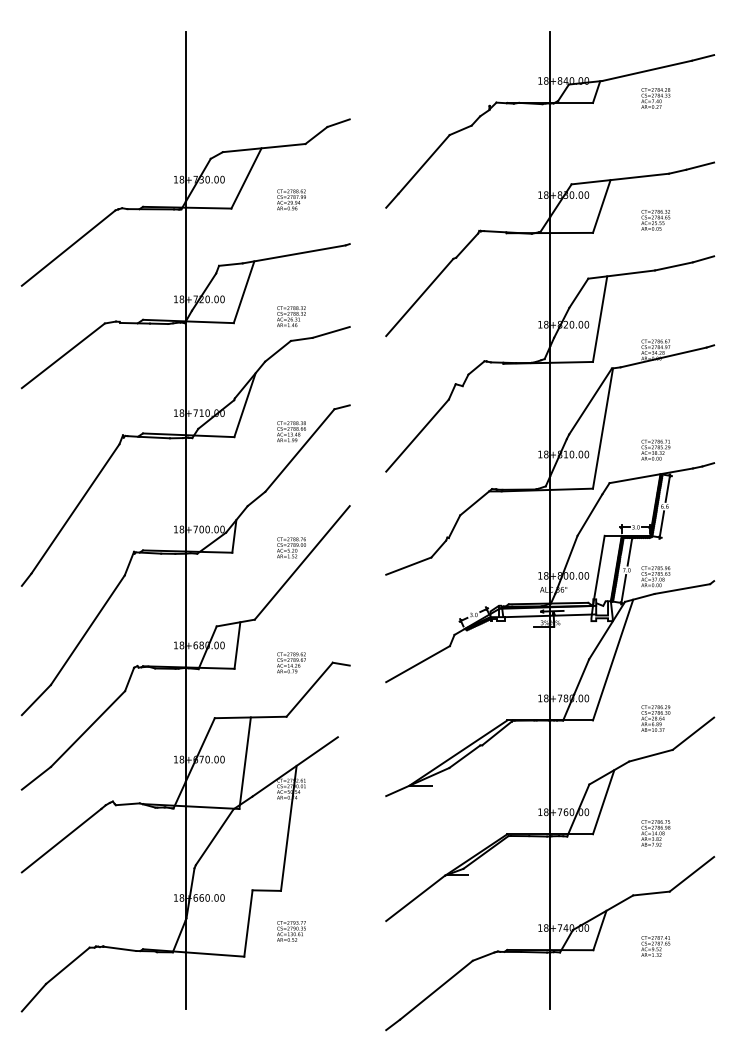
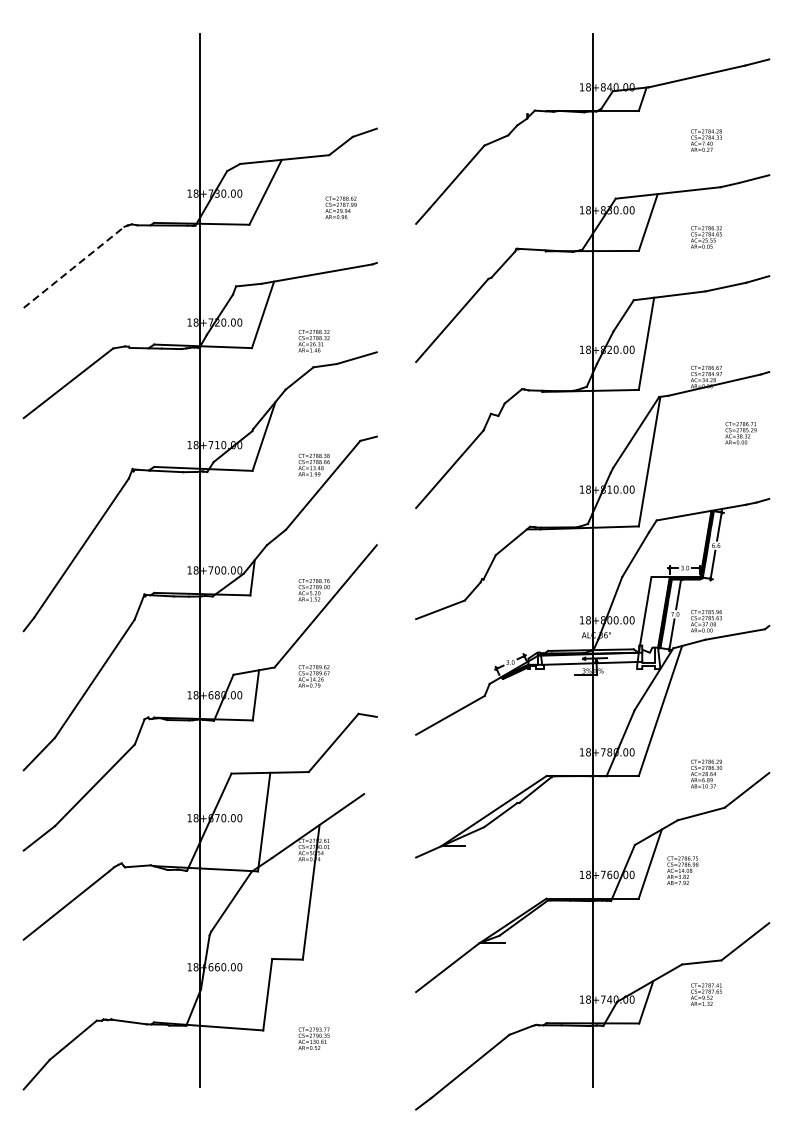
text: (655, 98) -> (706, 140), moved
text: (291, 199) -> (341, 207), moved
line: (69, 247) -> (75, 266), solid -> dashed
text: (655, 449) -> (740, 432), moved
text: (291, 662) -> (314, 675), moved
text: (655, 833) -> (682, 870), moved
text: (291, 931) -> (314, 1038), moved
text: (655, 946) -> (706, 994), moved

